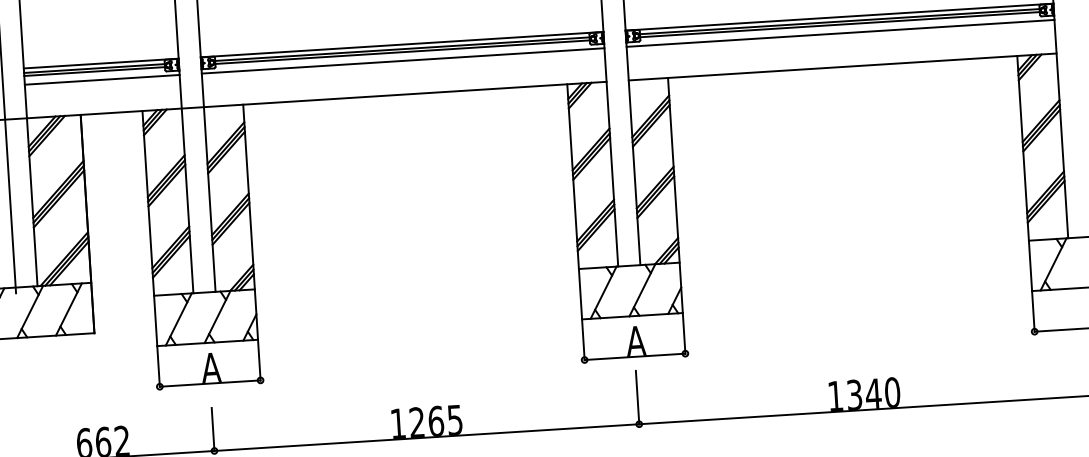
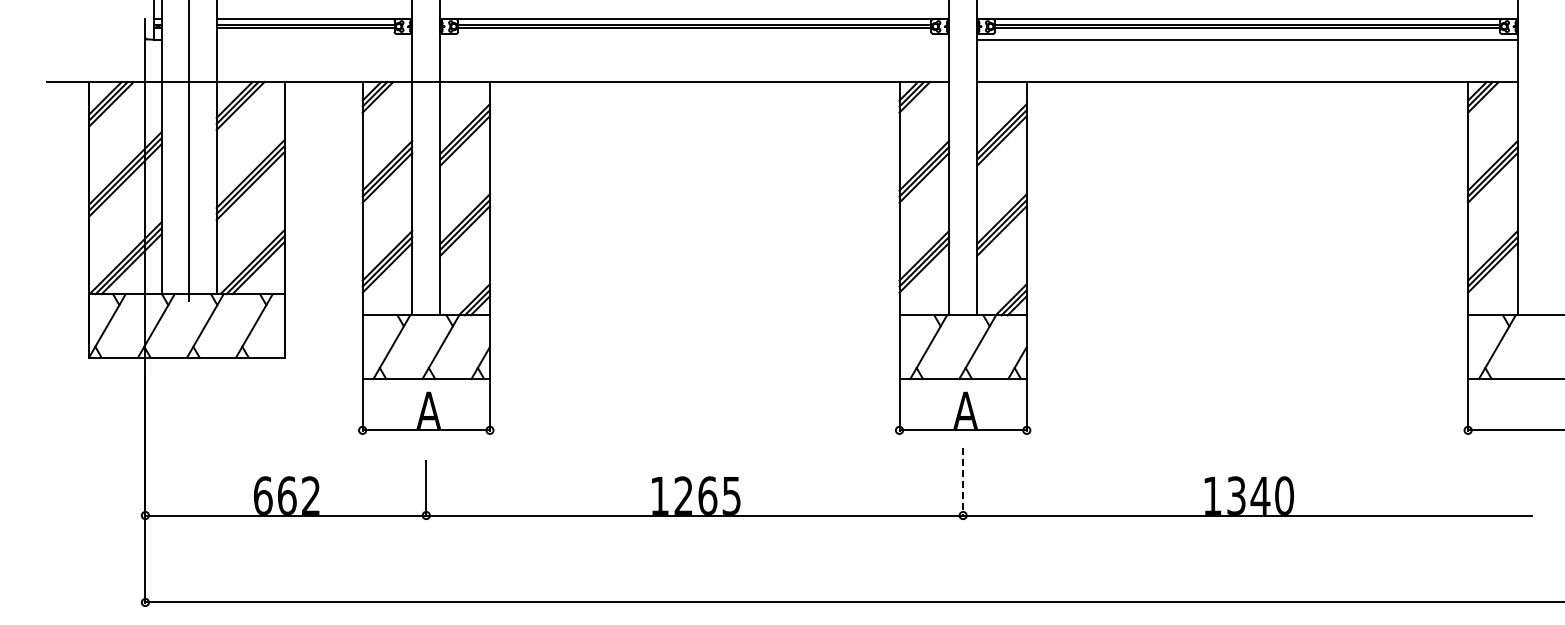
line: (402, 60) -> (694, 39), removed
line: (102, 79) -> (314, 39), removed
line: (637, 398) -> (963, 482), solid -> dashed

